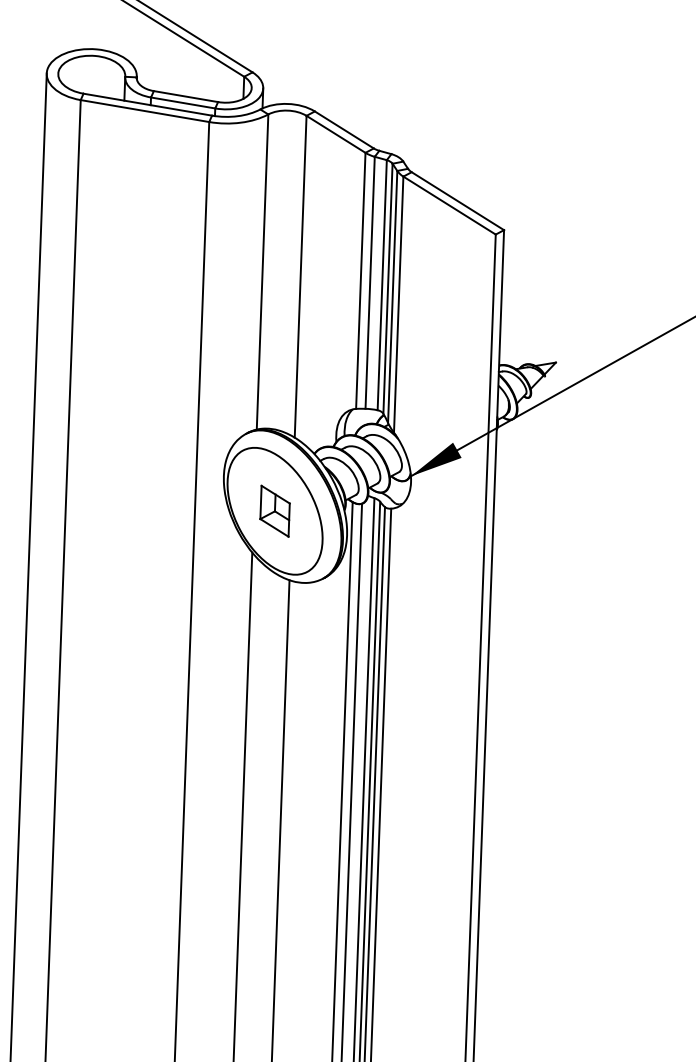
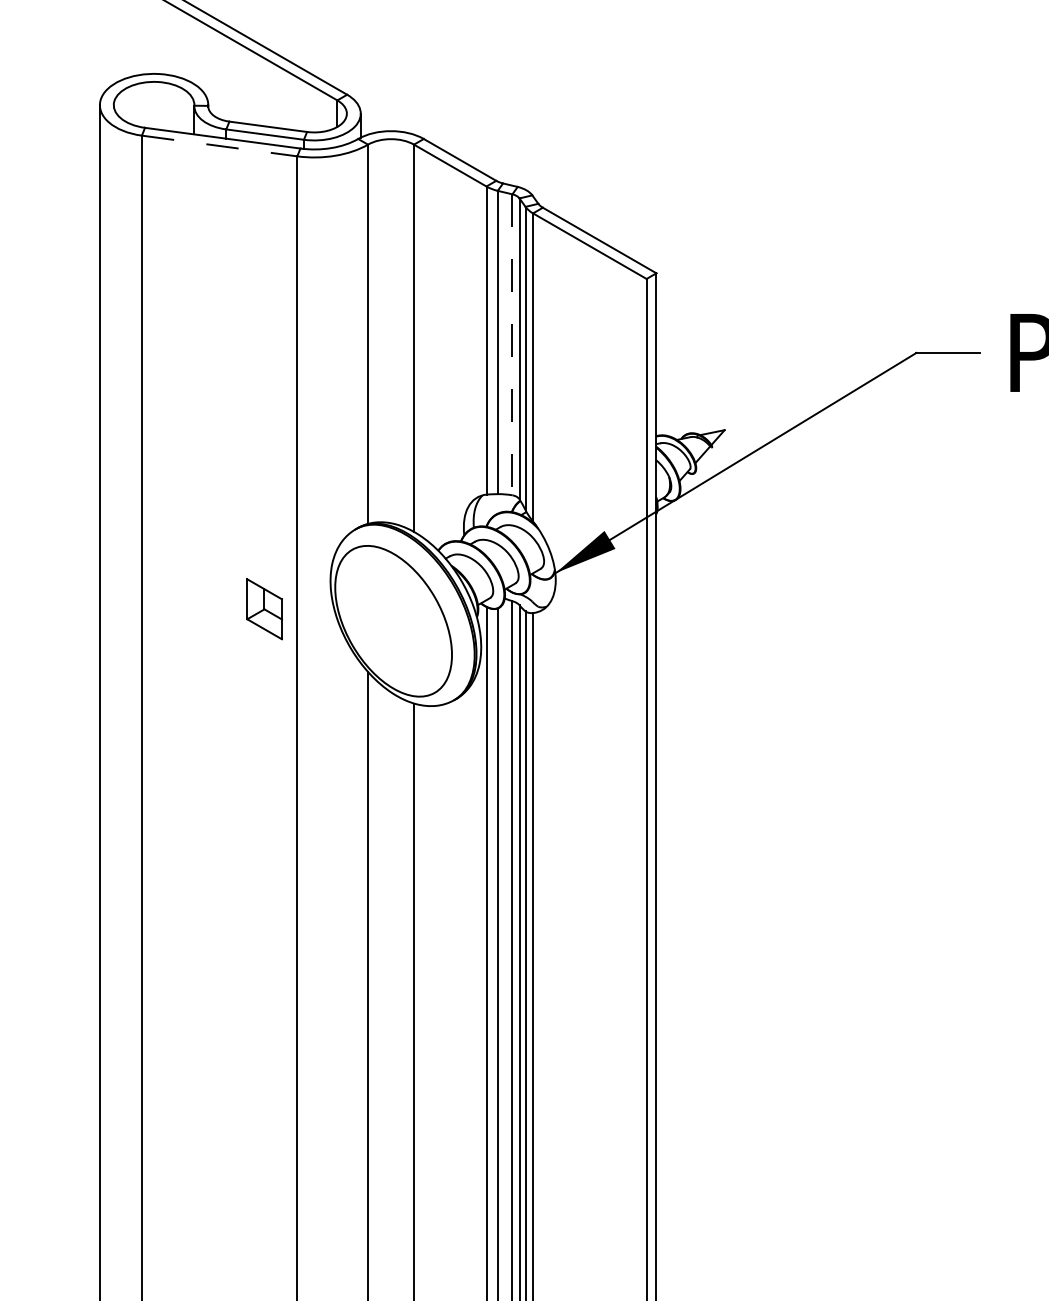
line: (145, 111) -> (220, 146), solid -> dashed
line: (382, 285) -> (512, 345), solid -> dashed
part: (274, 511) -> (264, 609), moved

